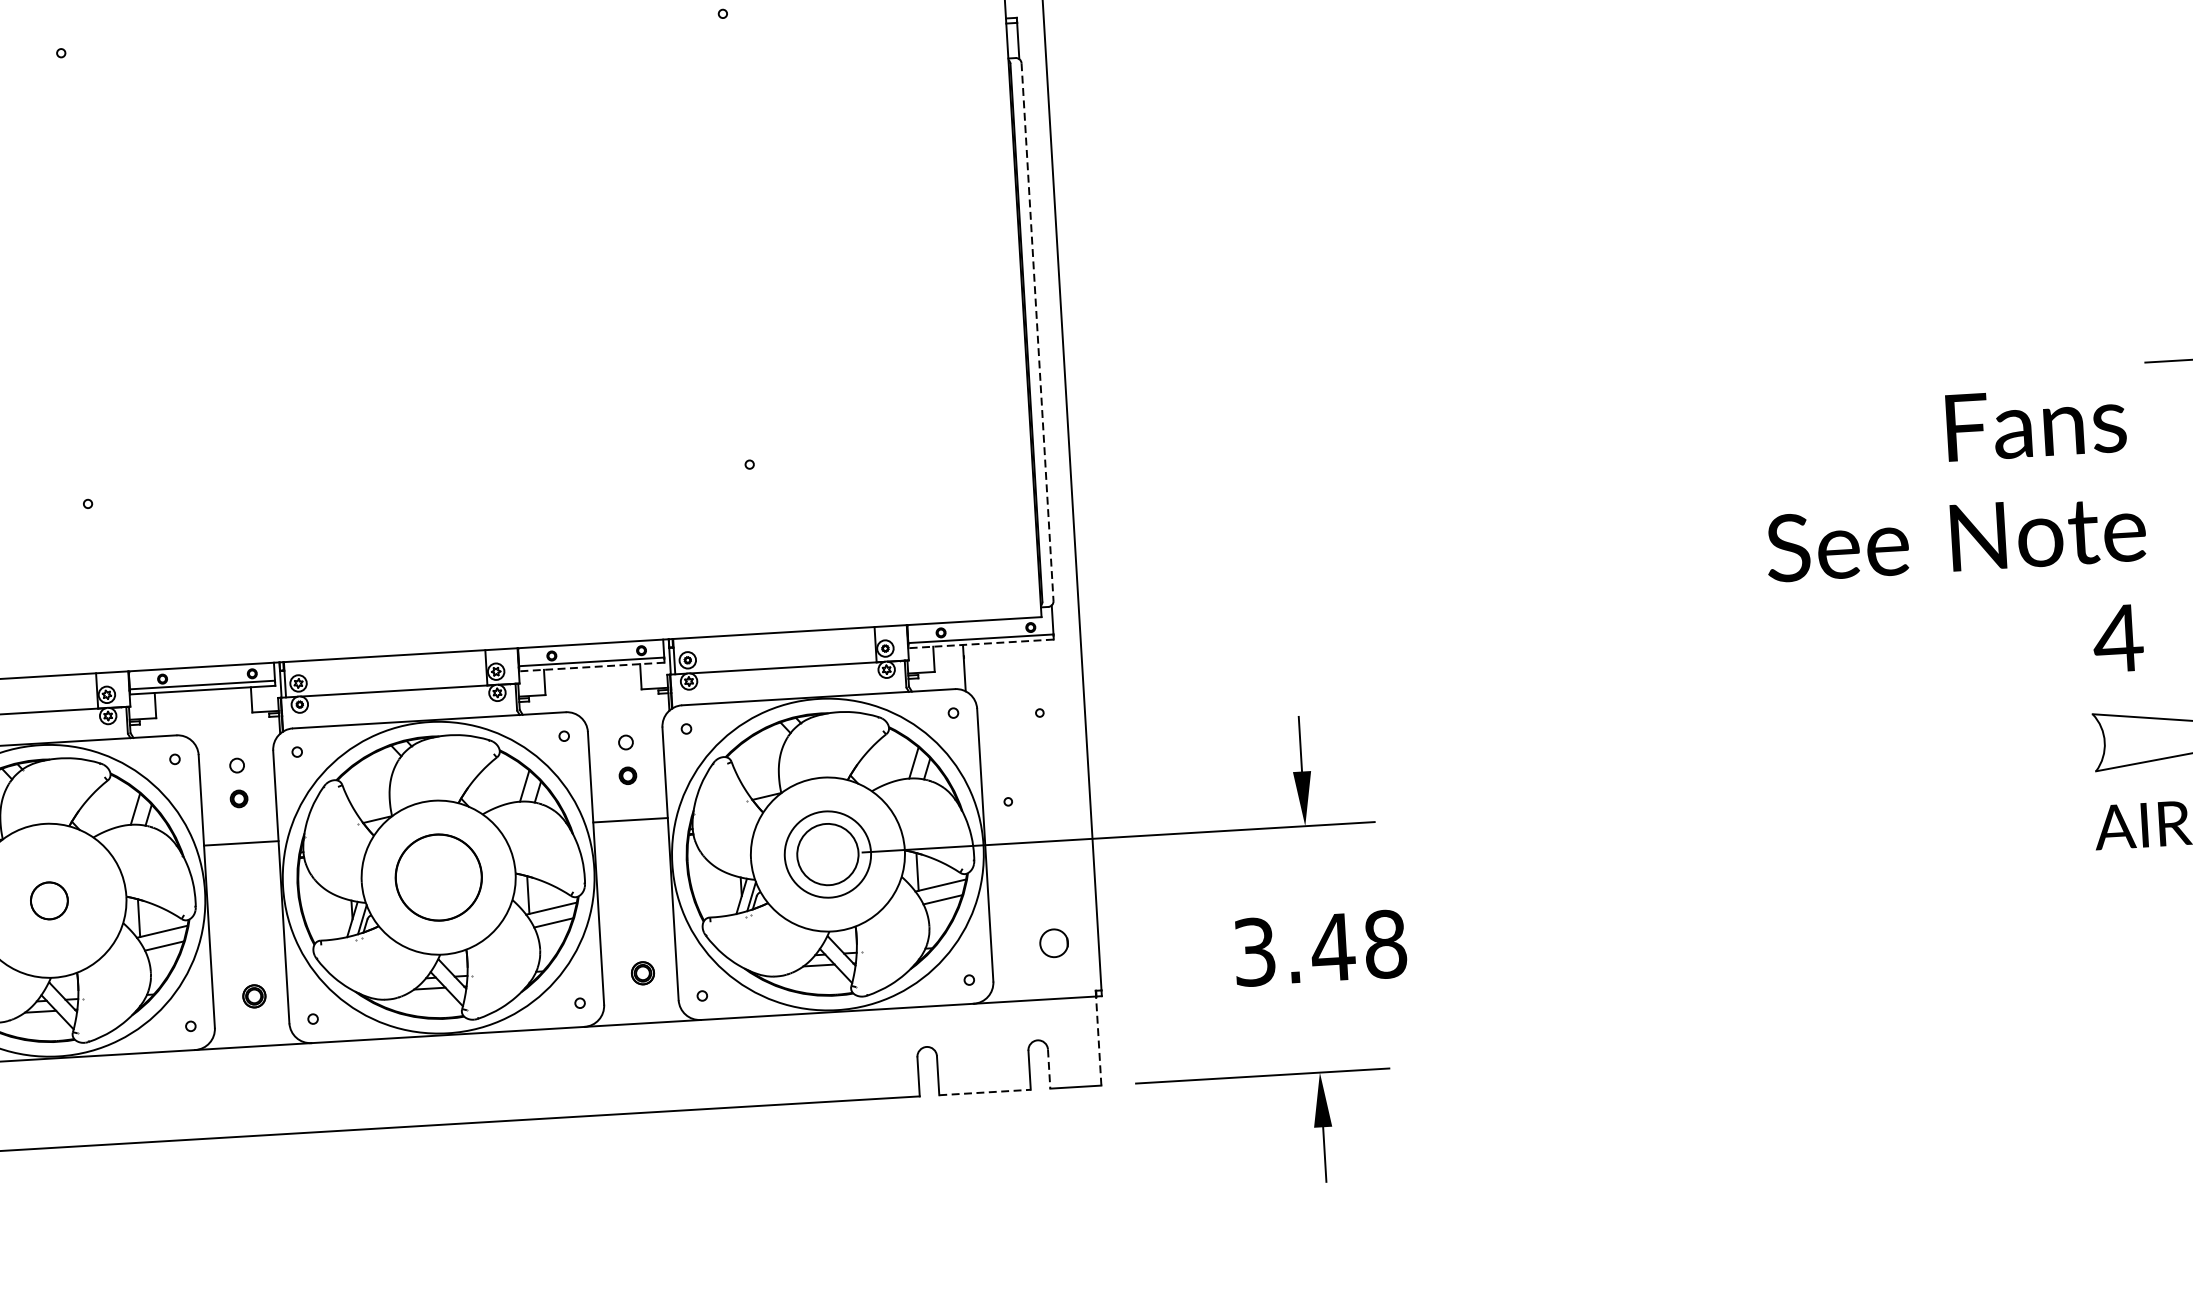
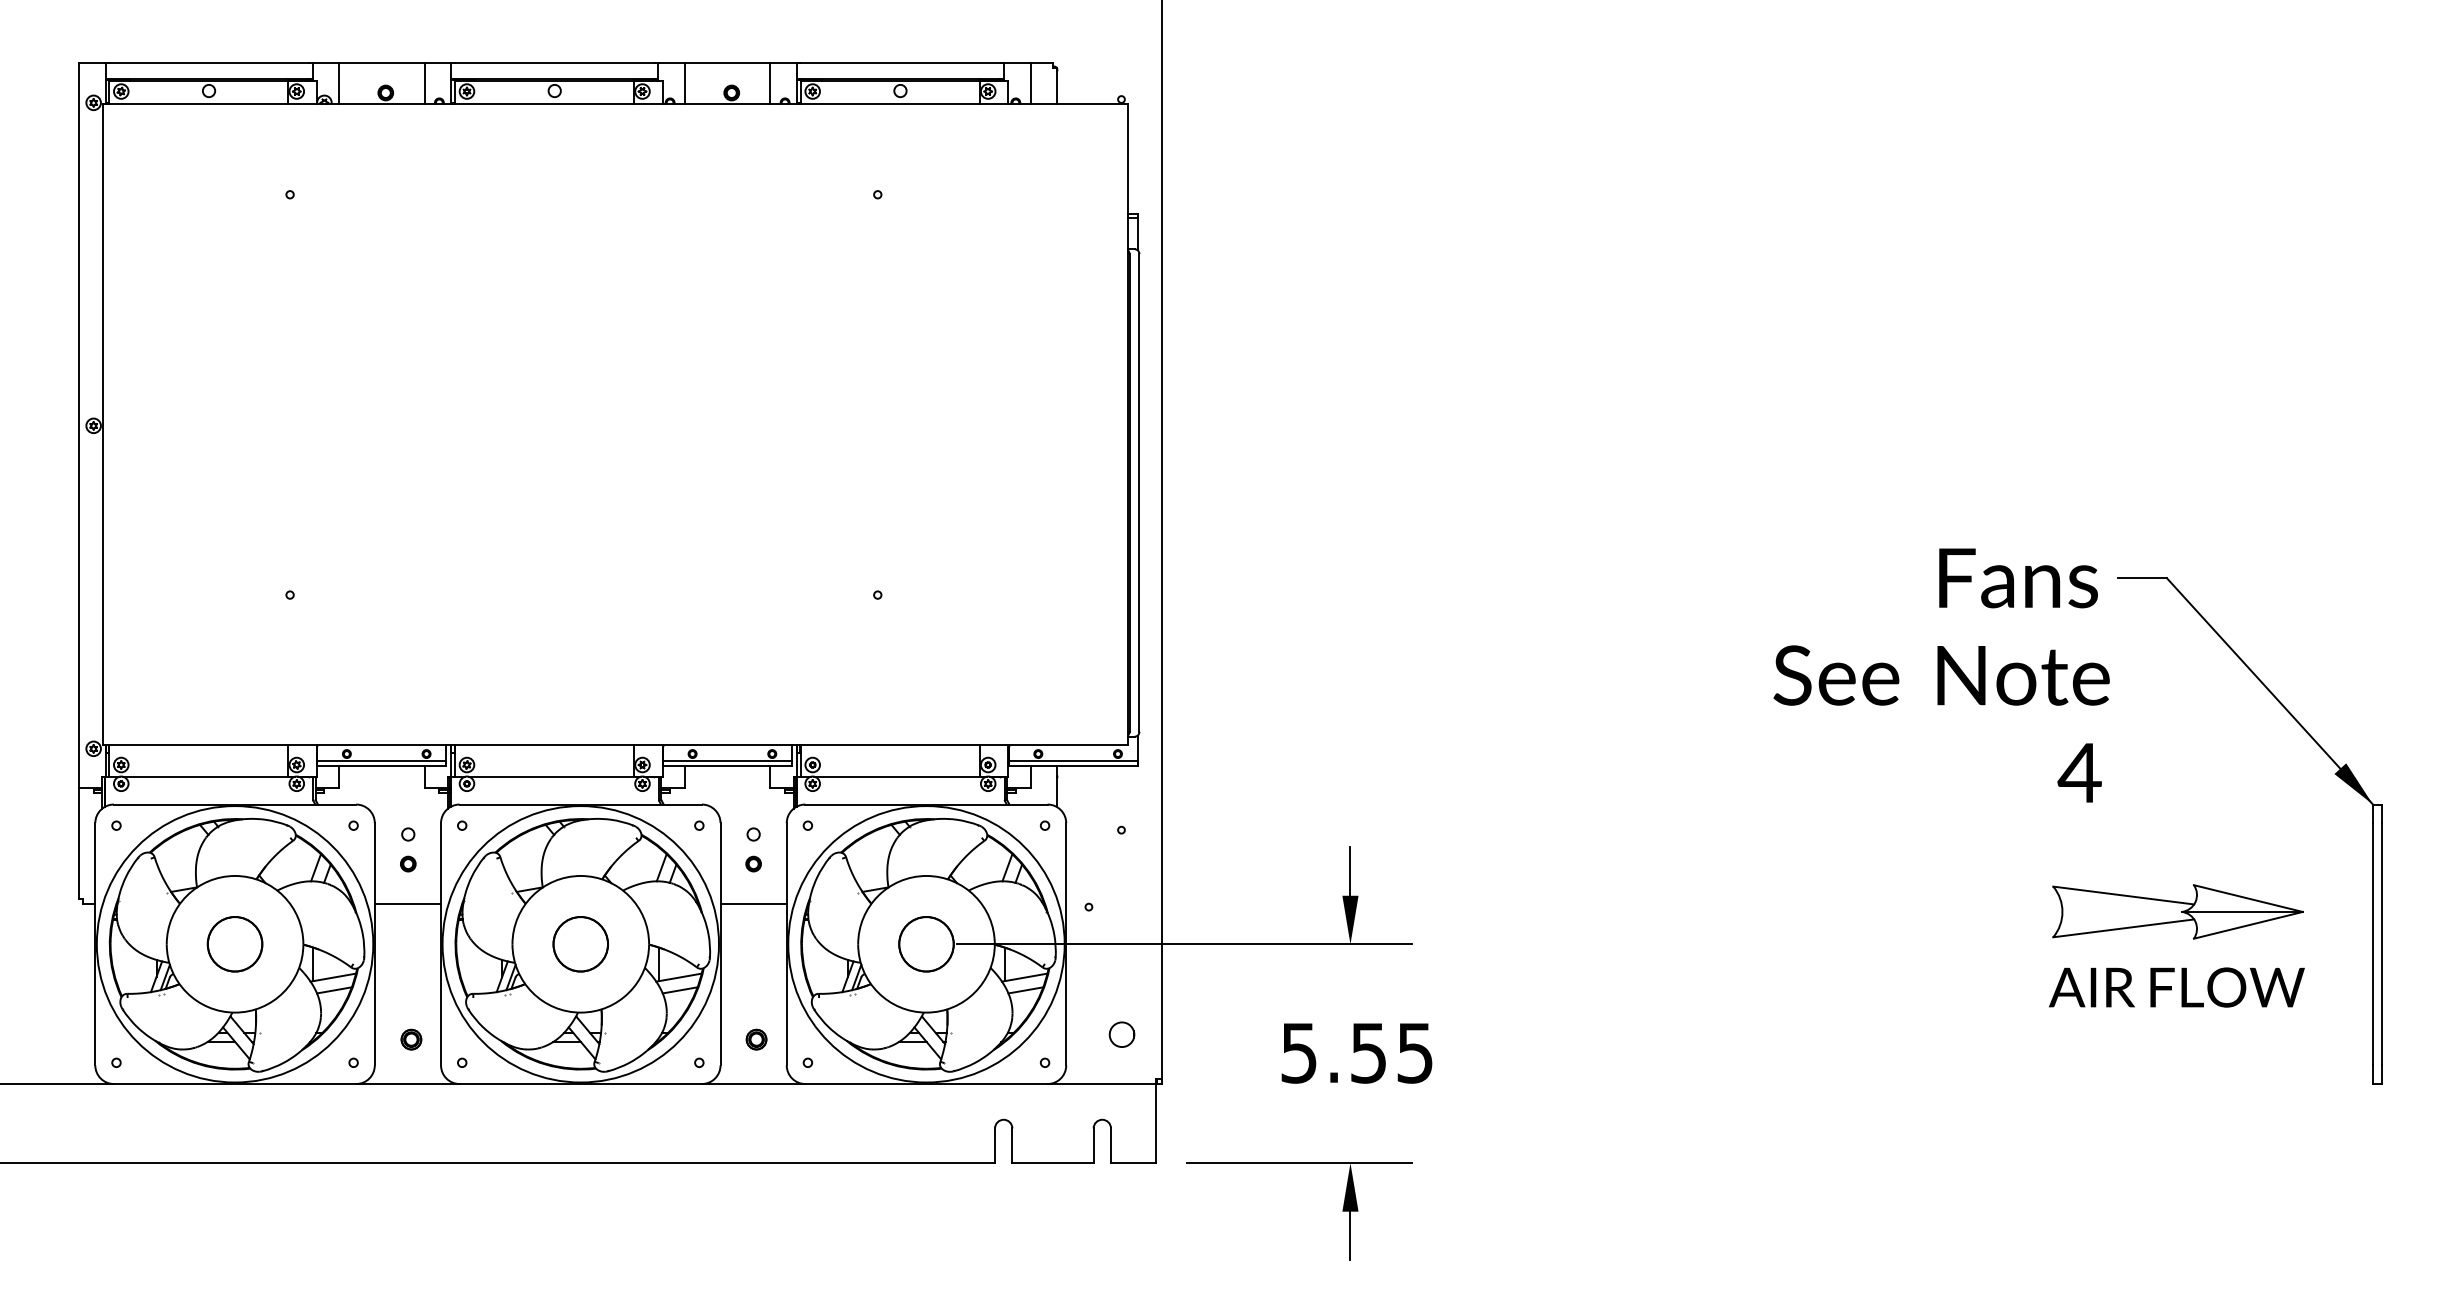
line: (1037, 331) -> (1139, 492), dashed -> solid
text: (1955, 538) -> (1941, 675), moved
line: (980, 643) -> (1072, 765), dashed -> solid
line: (591, 666) -> (727, 765), dashed -> solid
circle: (827, 853) -> (926, 943), size x0.71
circle: (438, 877) -> (580, 944), size x0.71
part: (48, 901) -> (234, 944), size x1.67
text: (1320, 947) -> (1357, 1052), 3.48 -> 5.55
line: (1098, 1040) -> (1156, 1123), dashed -> solid
line: (1049, 1069) -> (1111, 1146), dashed -> solid
line: (985, 1092) -> (1053, 1163), dashed -> solid

